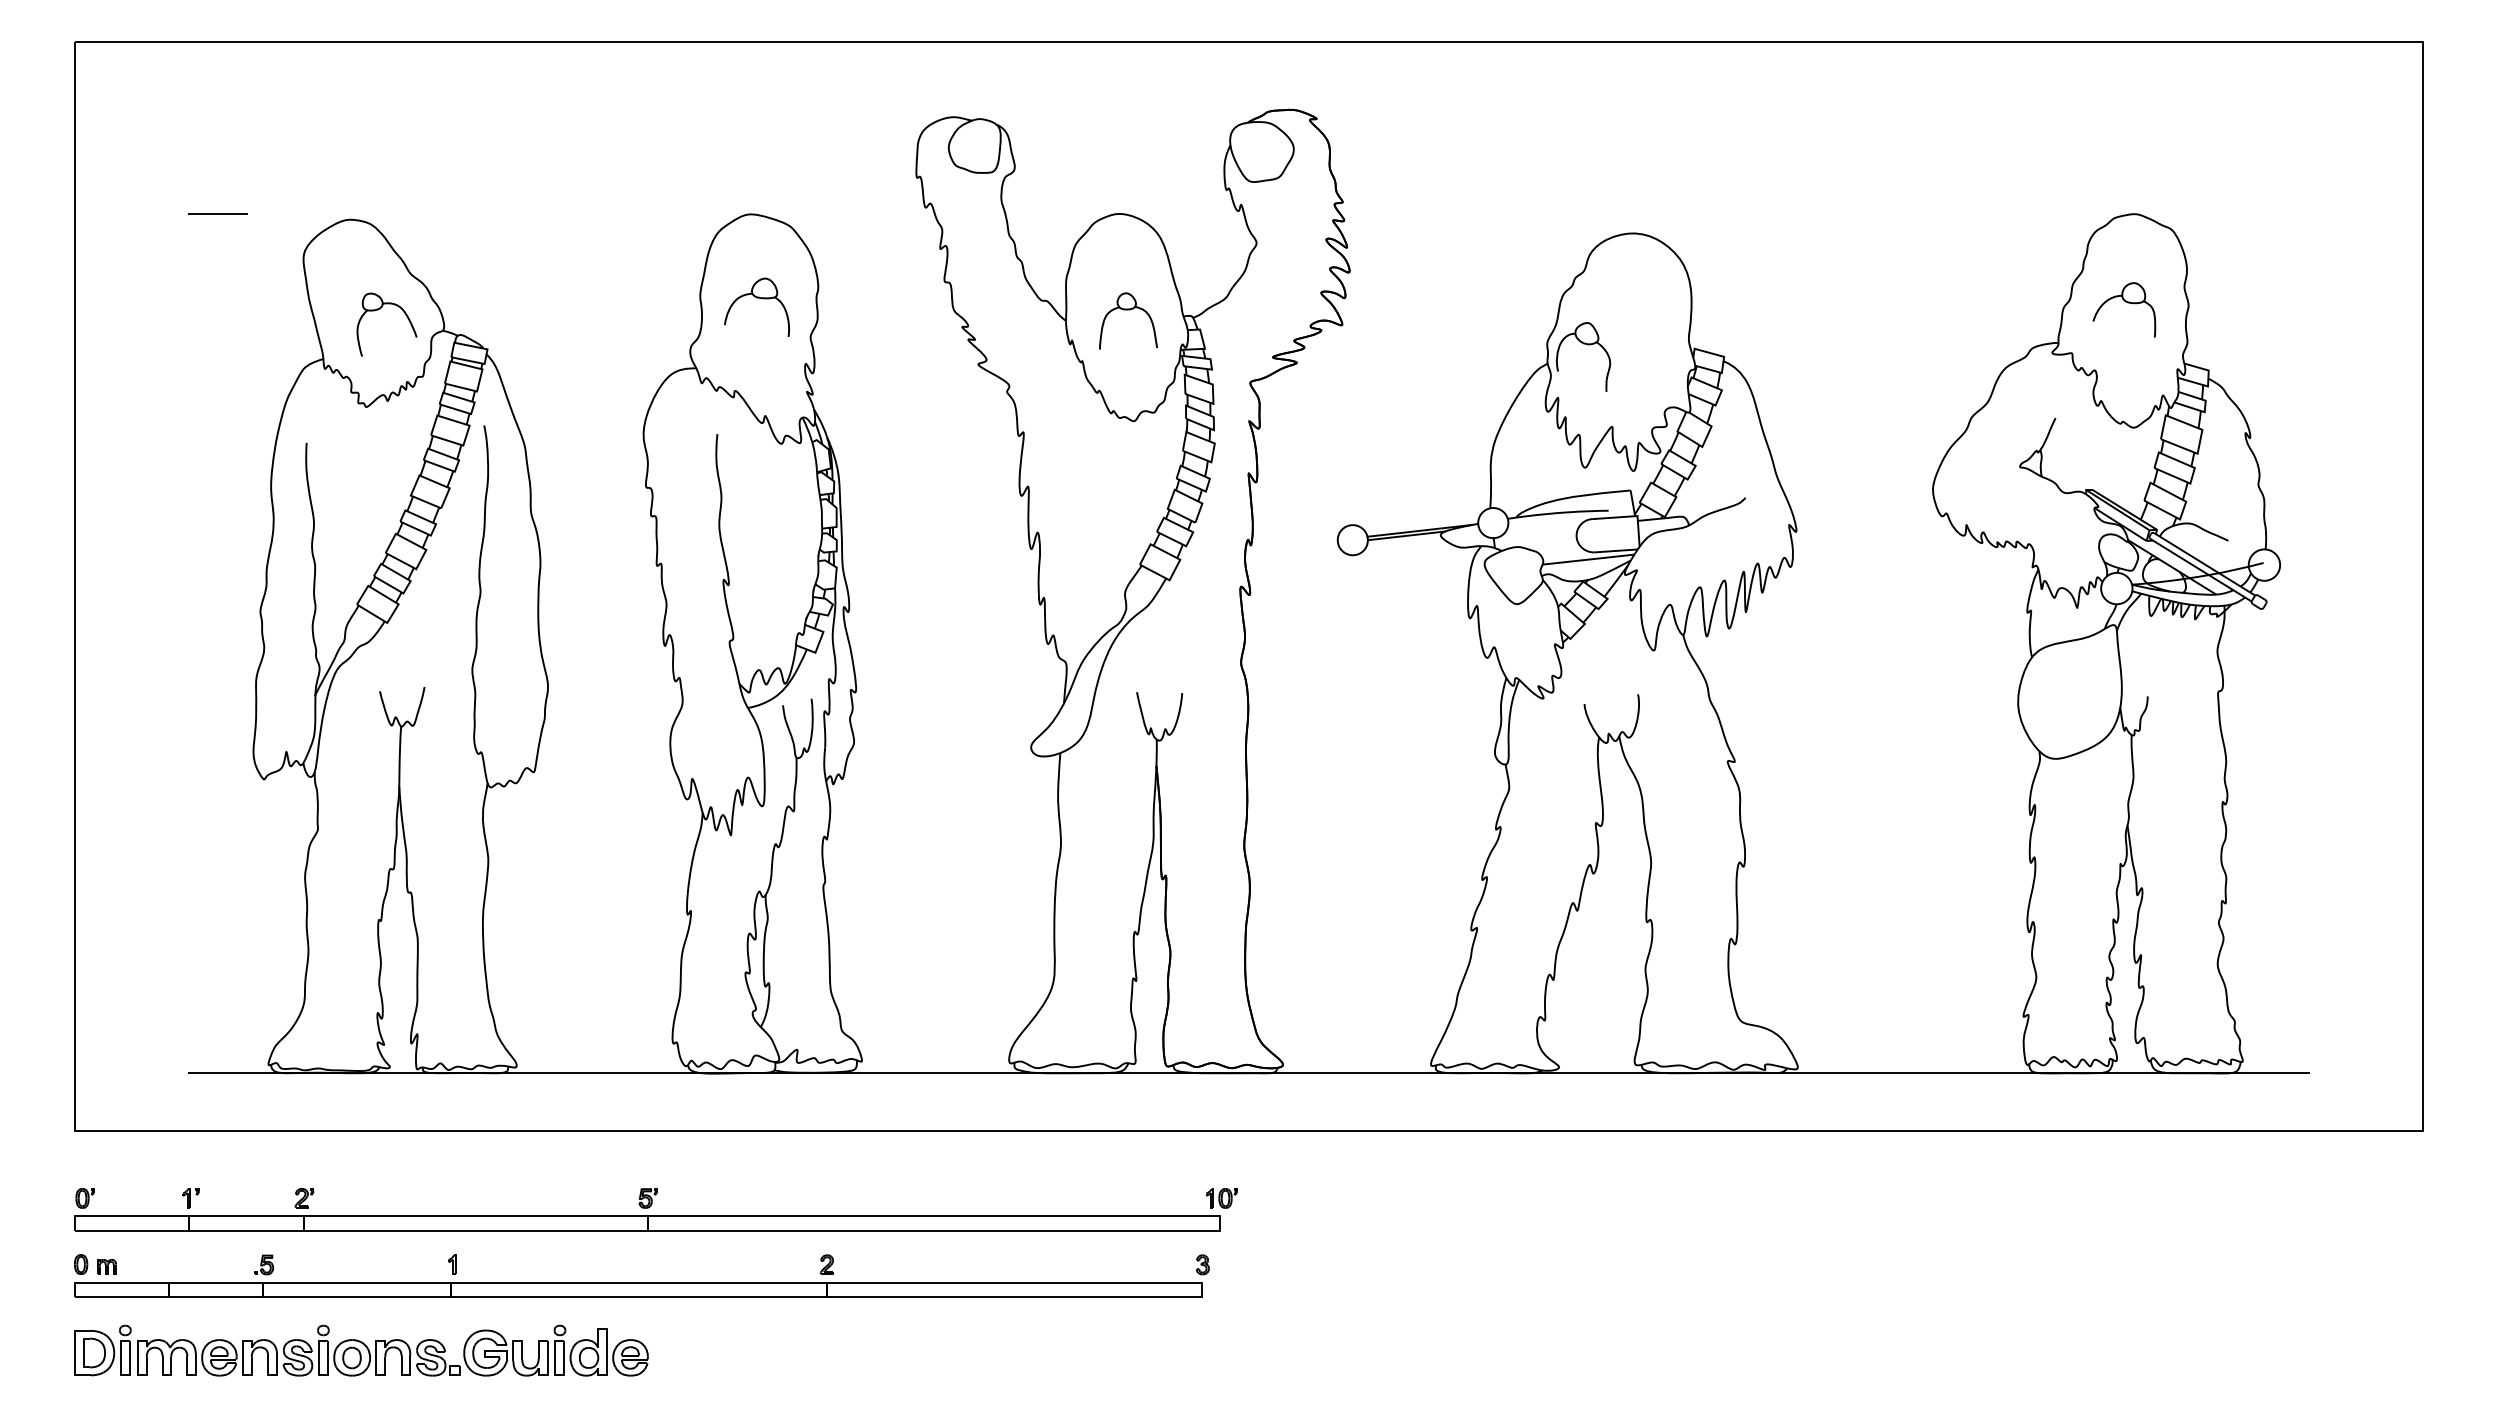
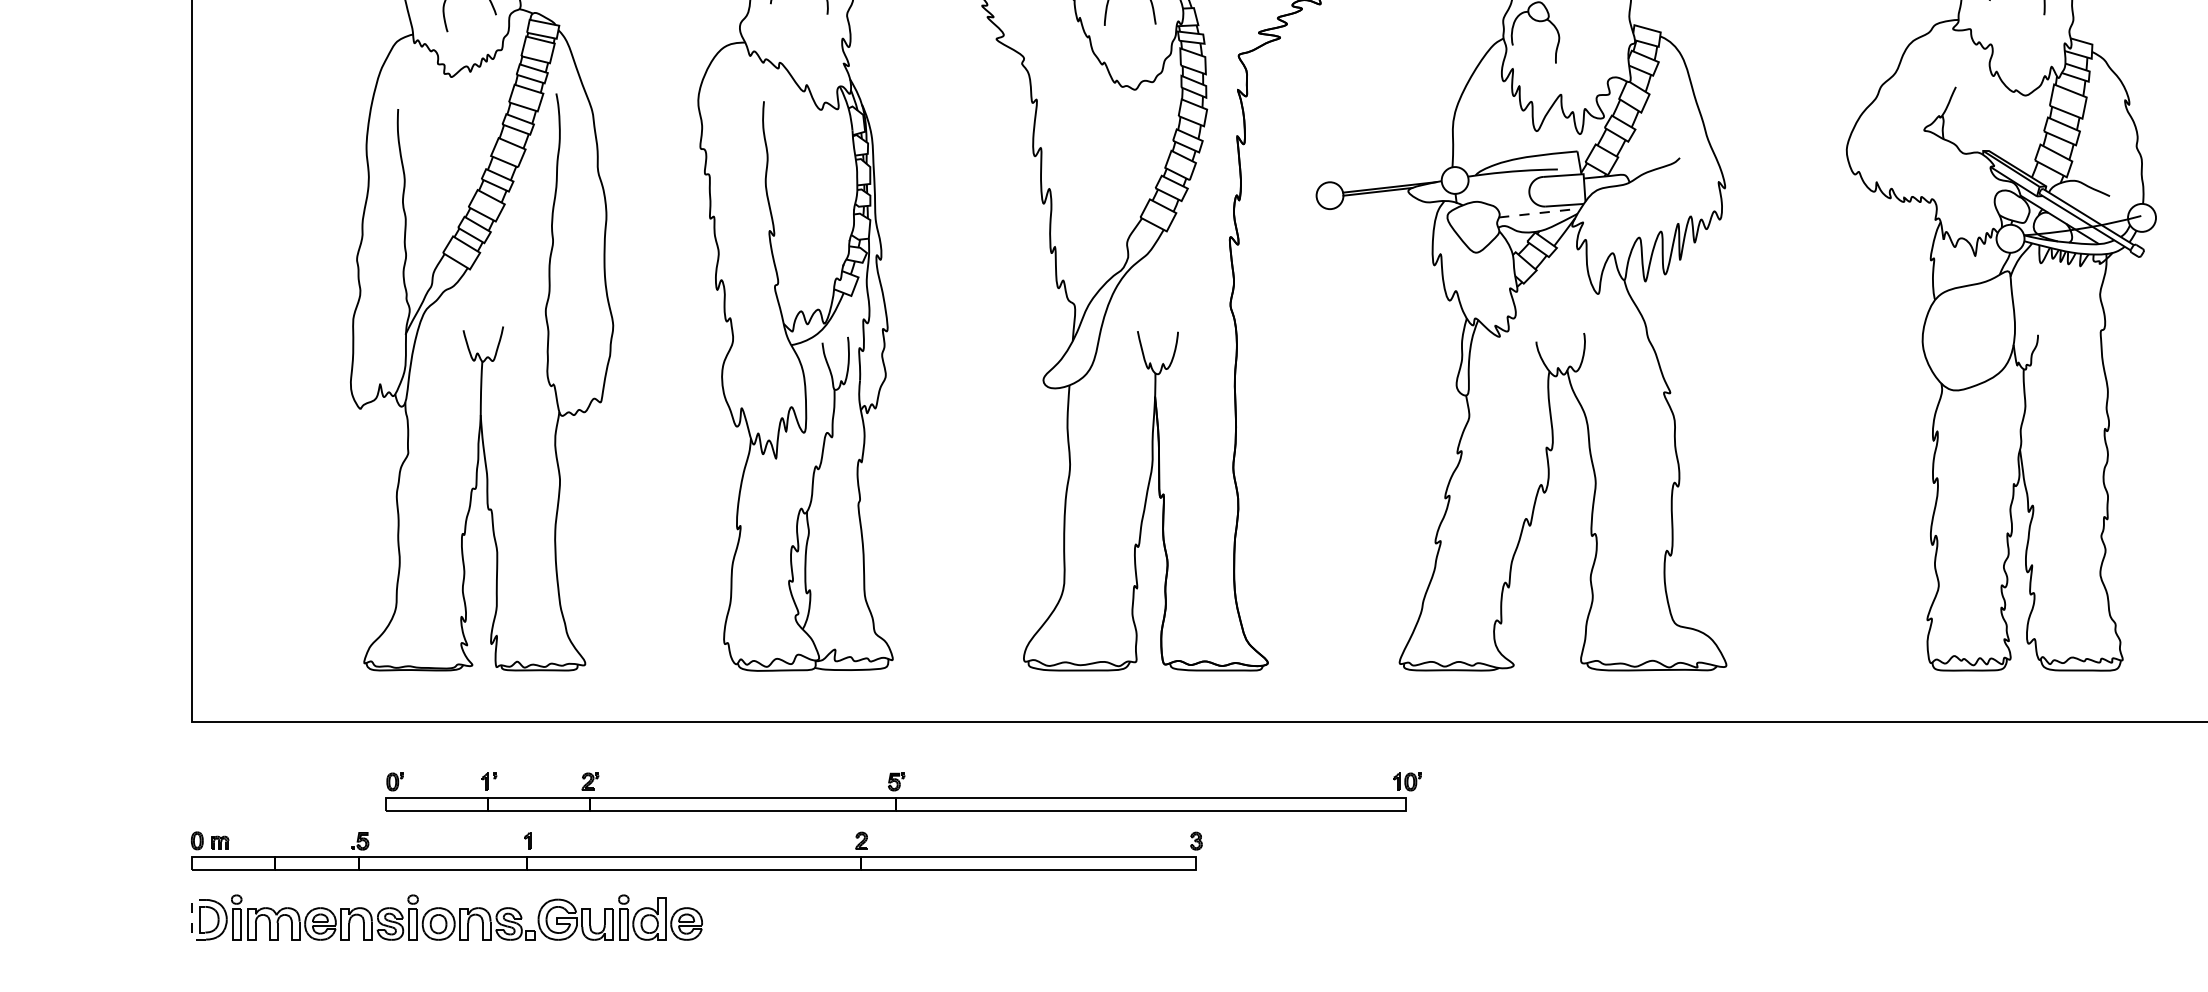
line: (1589, 559) -> (1540, 212), solid -> dashed
line: (1248, 1073) -> (1237, 670), removed
part: (655, 1209) -> (903, 791), moved
line: (74, 1352) -> (191, 919), solid -> dashed

